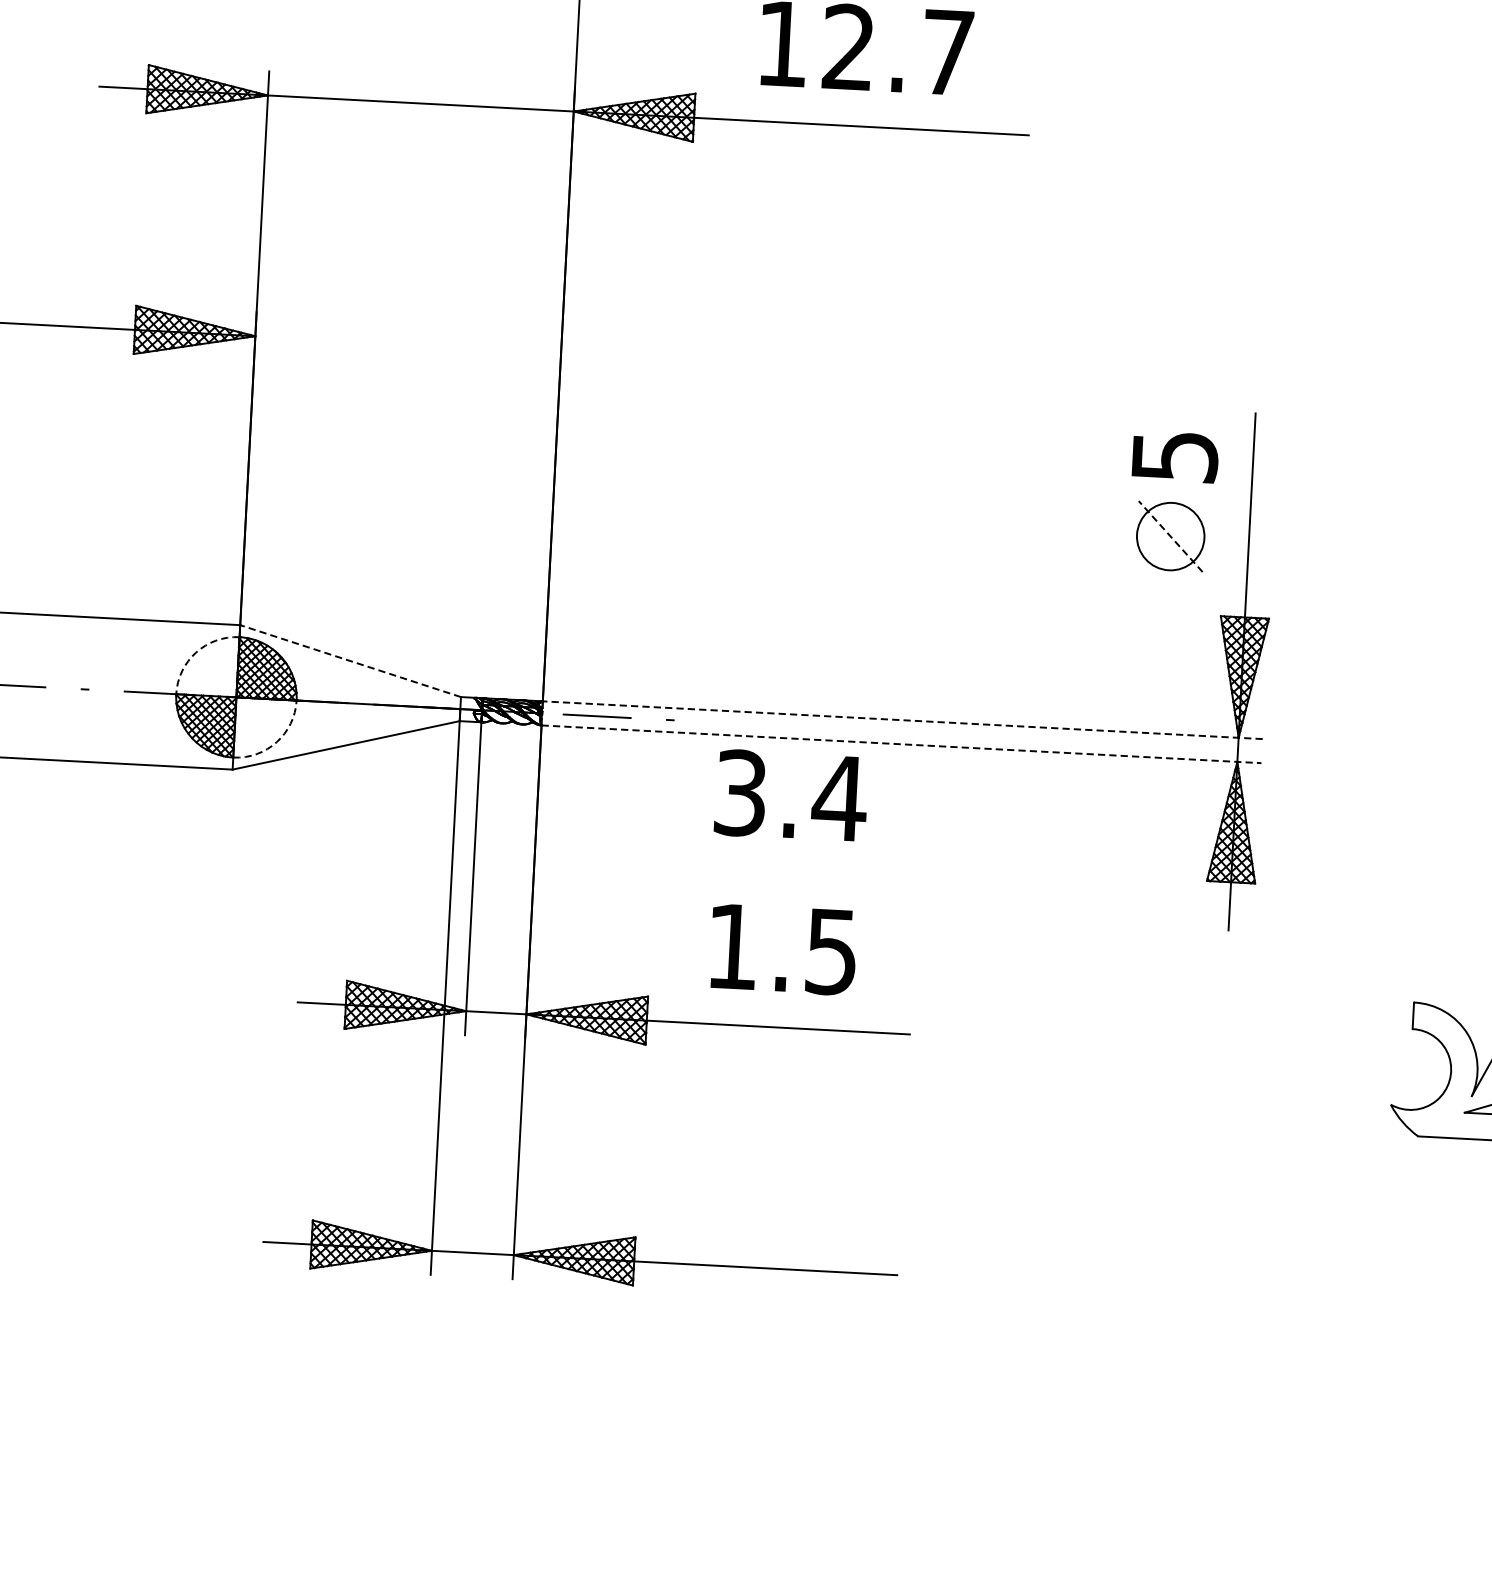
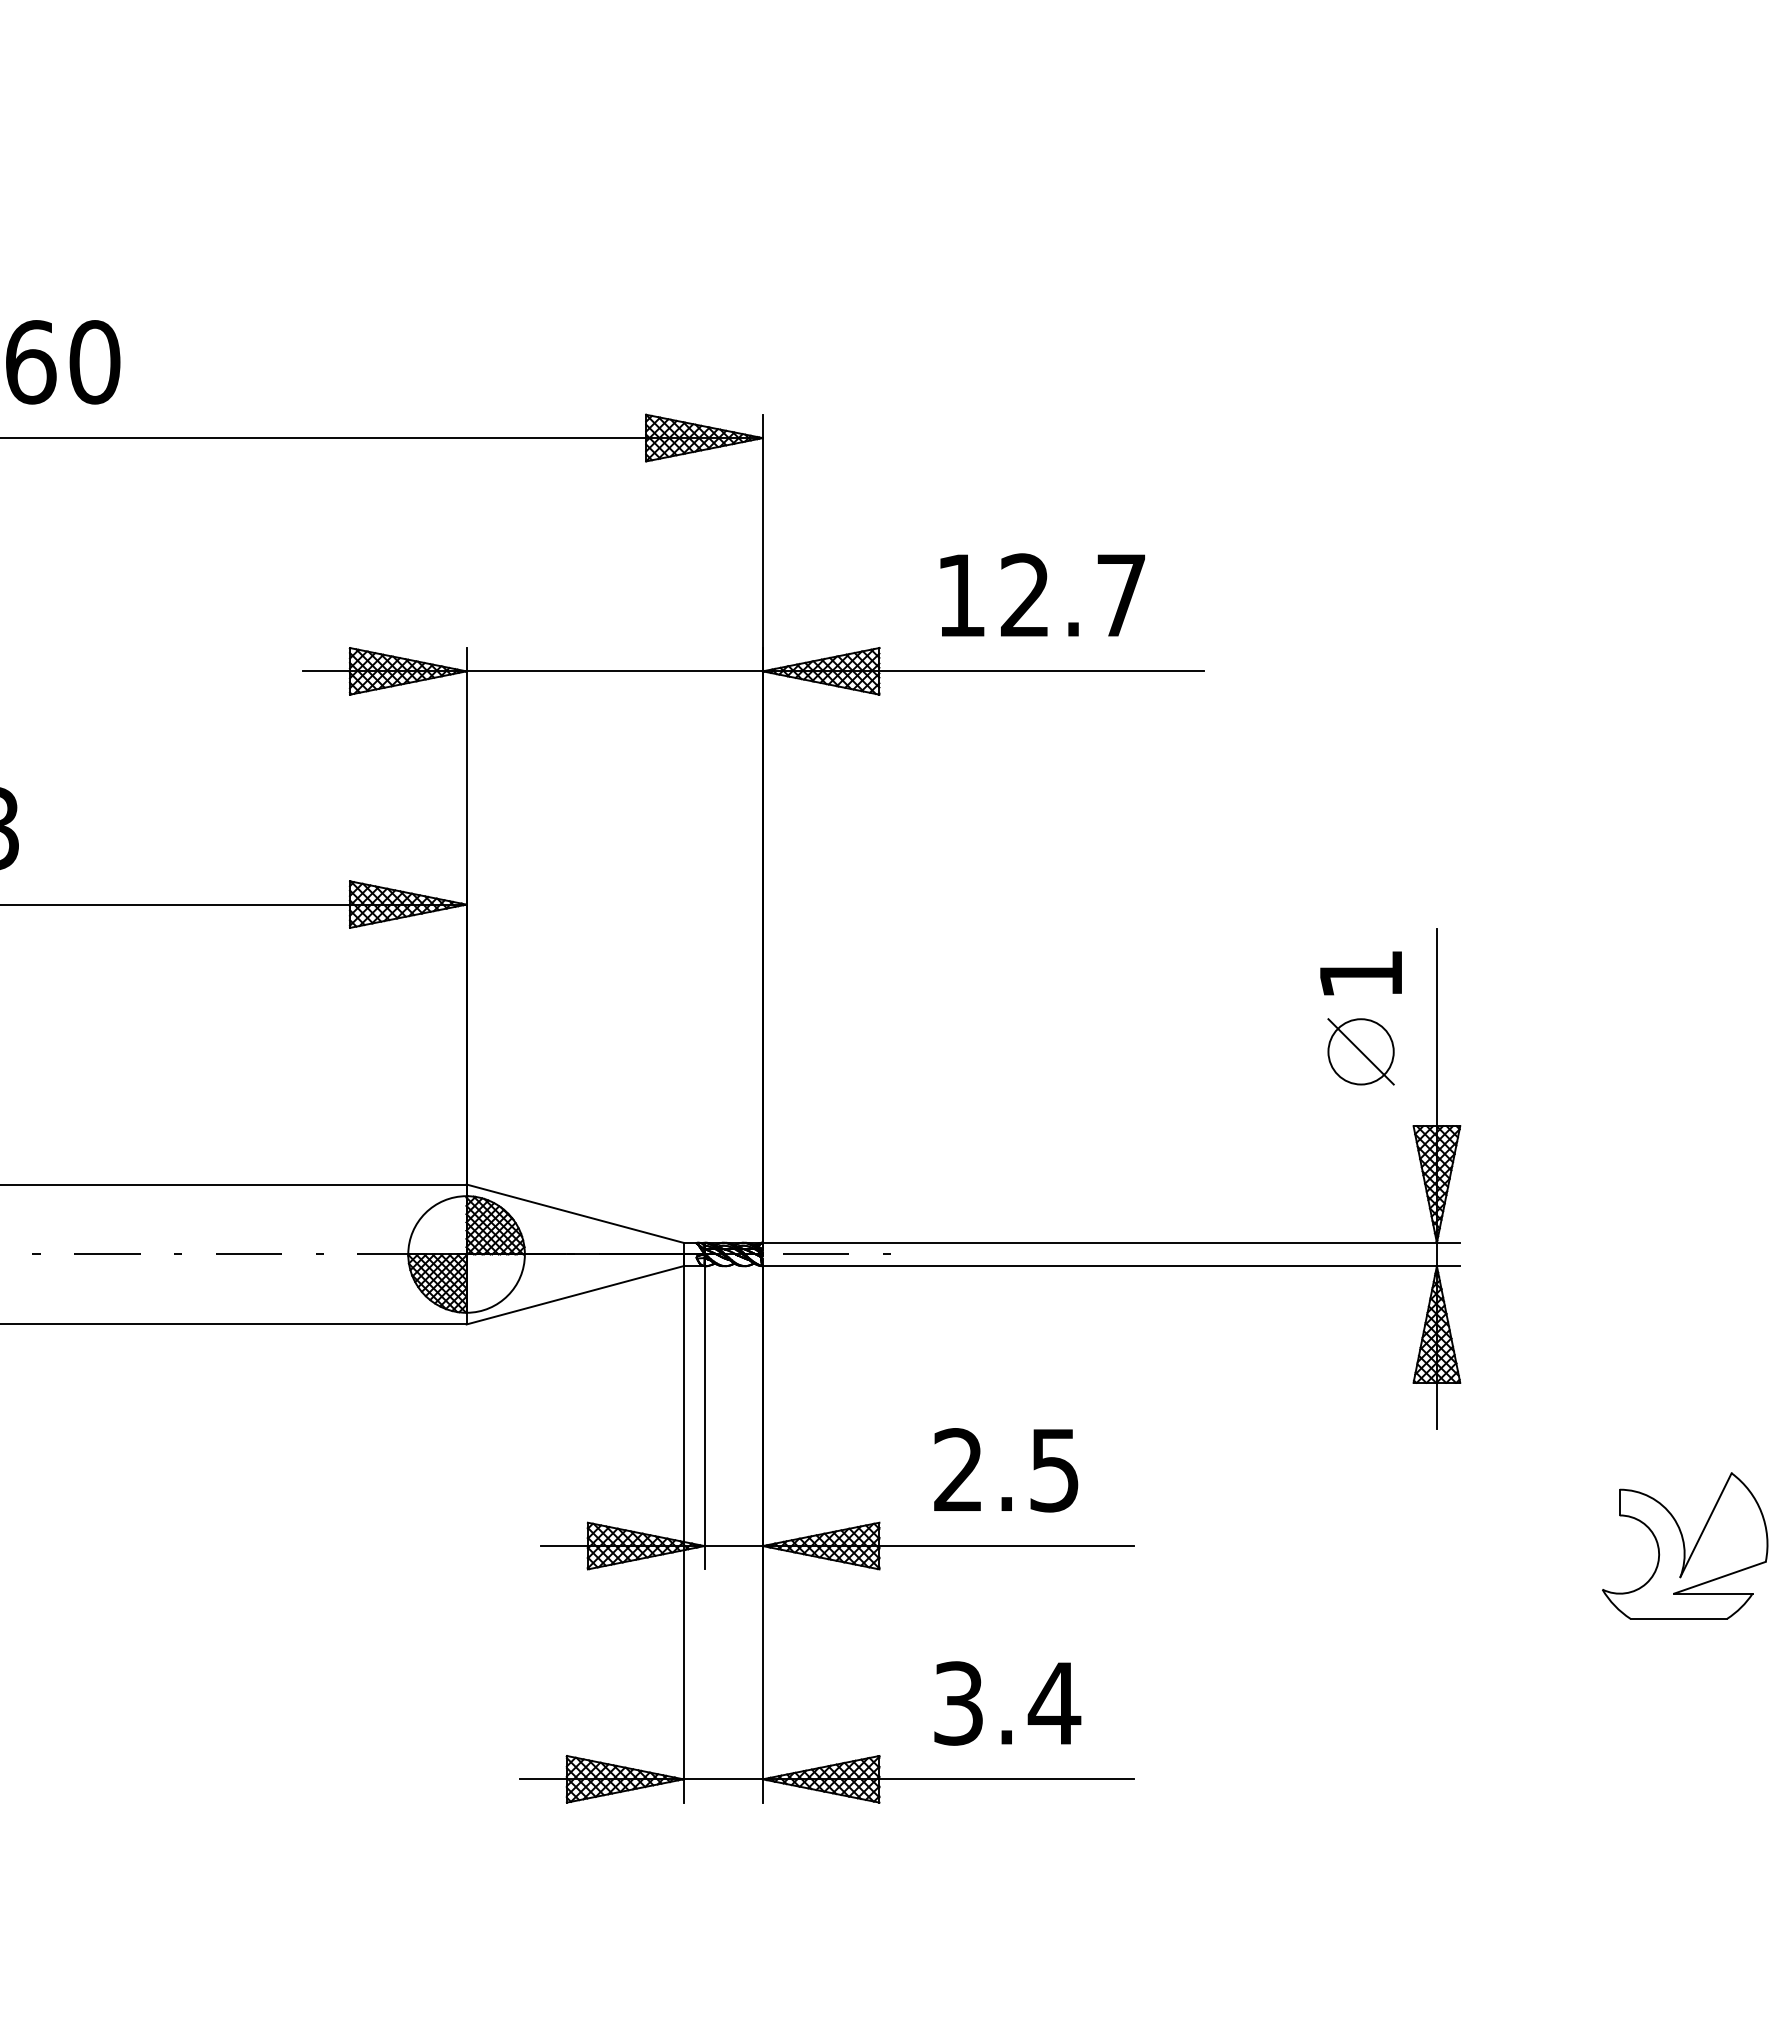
text: (1175, 456) -> (1361, 974), 5 -> 1
line: (1170, 536) -> (1360, 1051), dashed -> solid
arc: (196, 652) -> (425, 1213), dashed -> solid
line: (350, 660) -> (574, 1213), dashed -> solid
line: (902, 719) -> (1111, 1242), dashed -> solid
arc: (276, 741) -> (507, 1295), dashed -> solid
line: (901, 744) -> (1111, 1266), dashed -> solid
text: (791, 795) -> (1007, 1703), moved
text: (731, 945) -> (957, 1469), 1.5 -> 2.5

